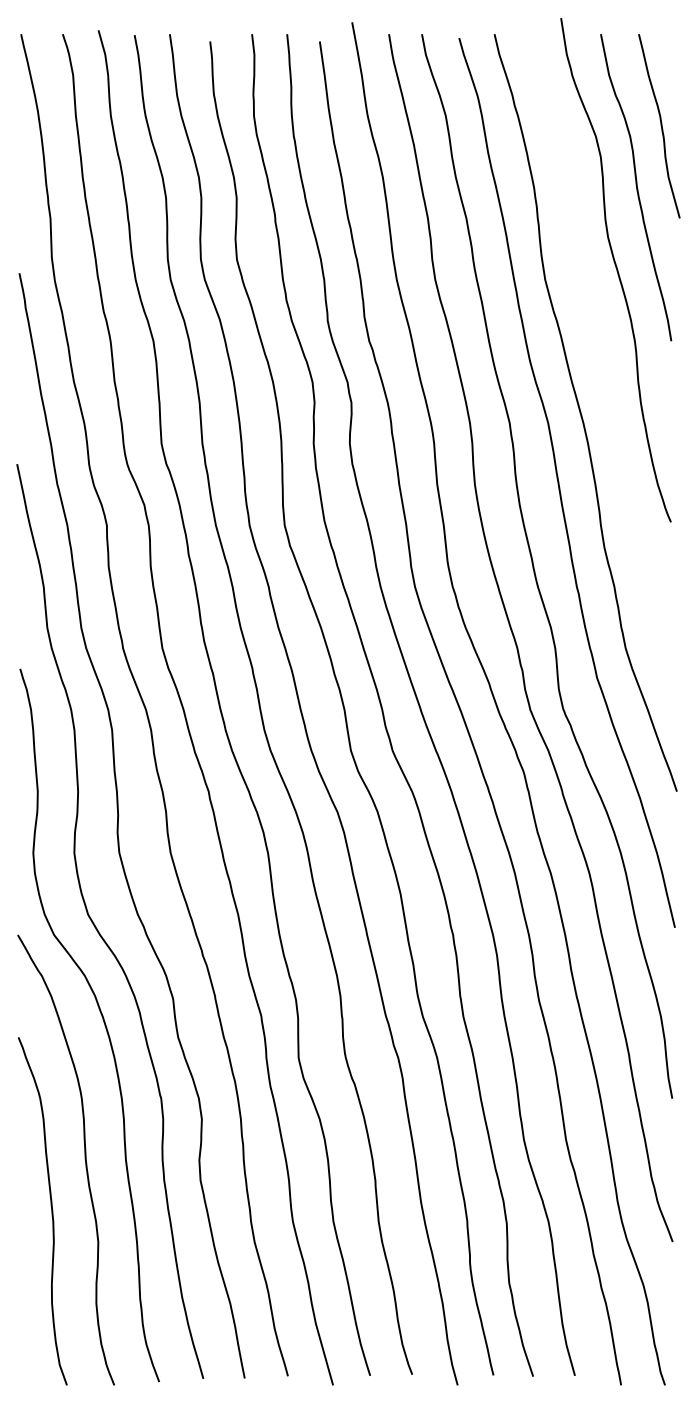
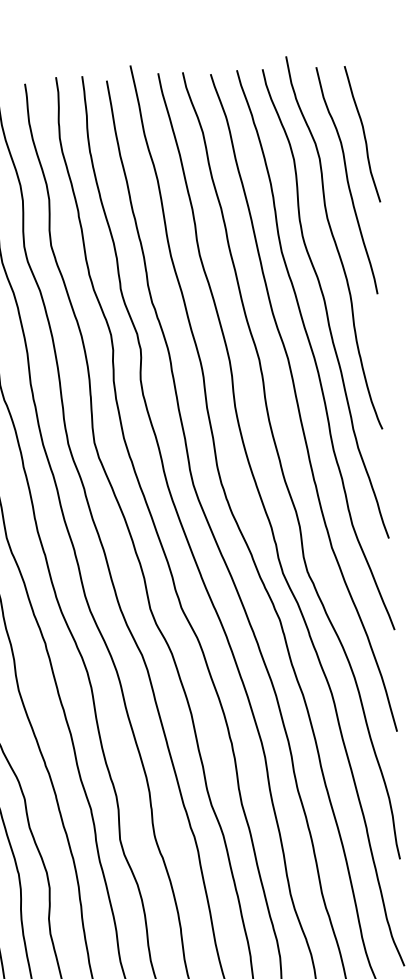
curve: (601, 351) -> (325, 303), added

